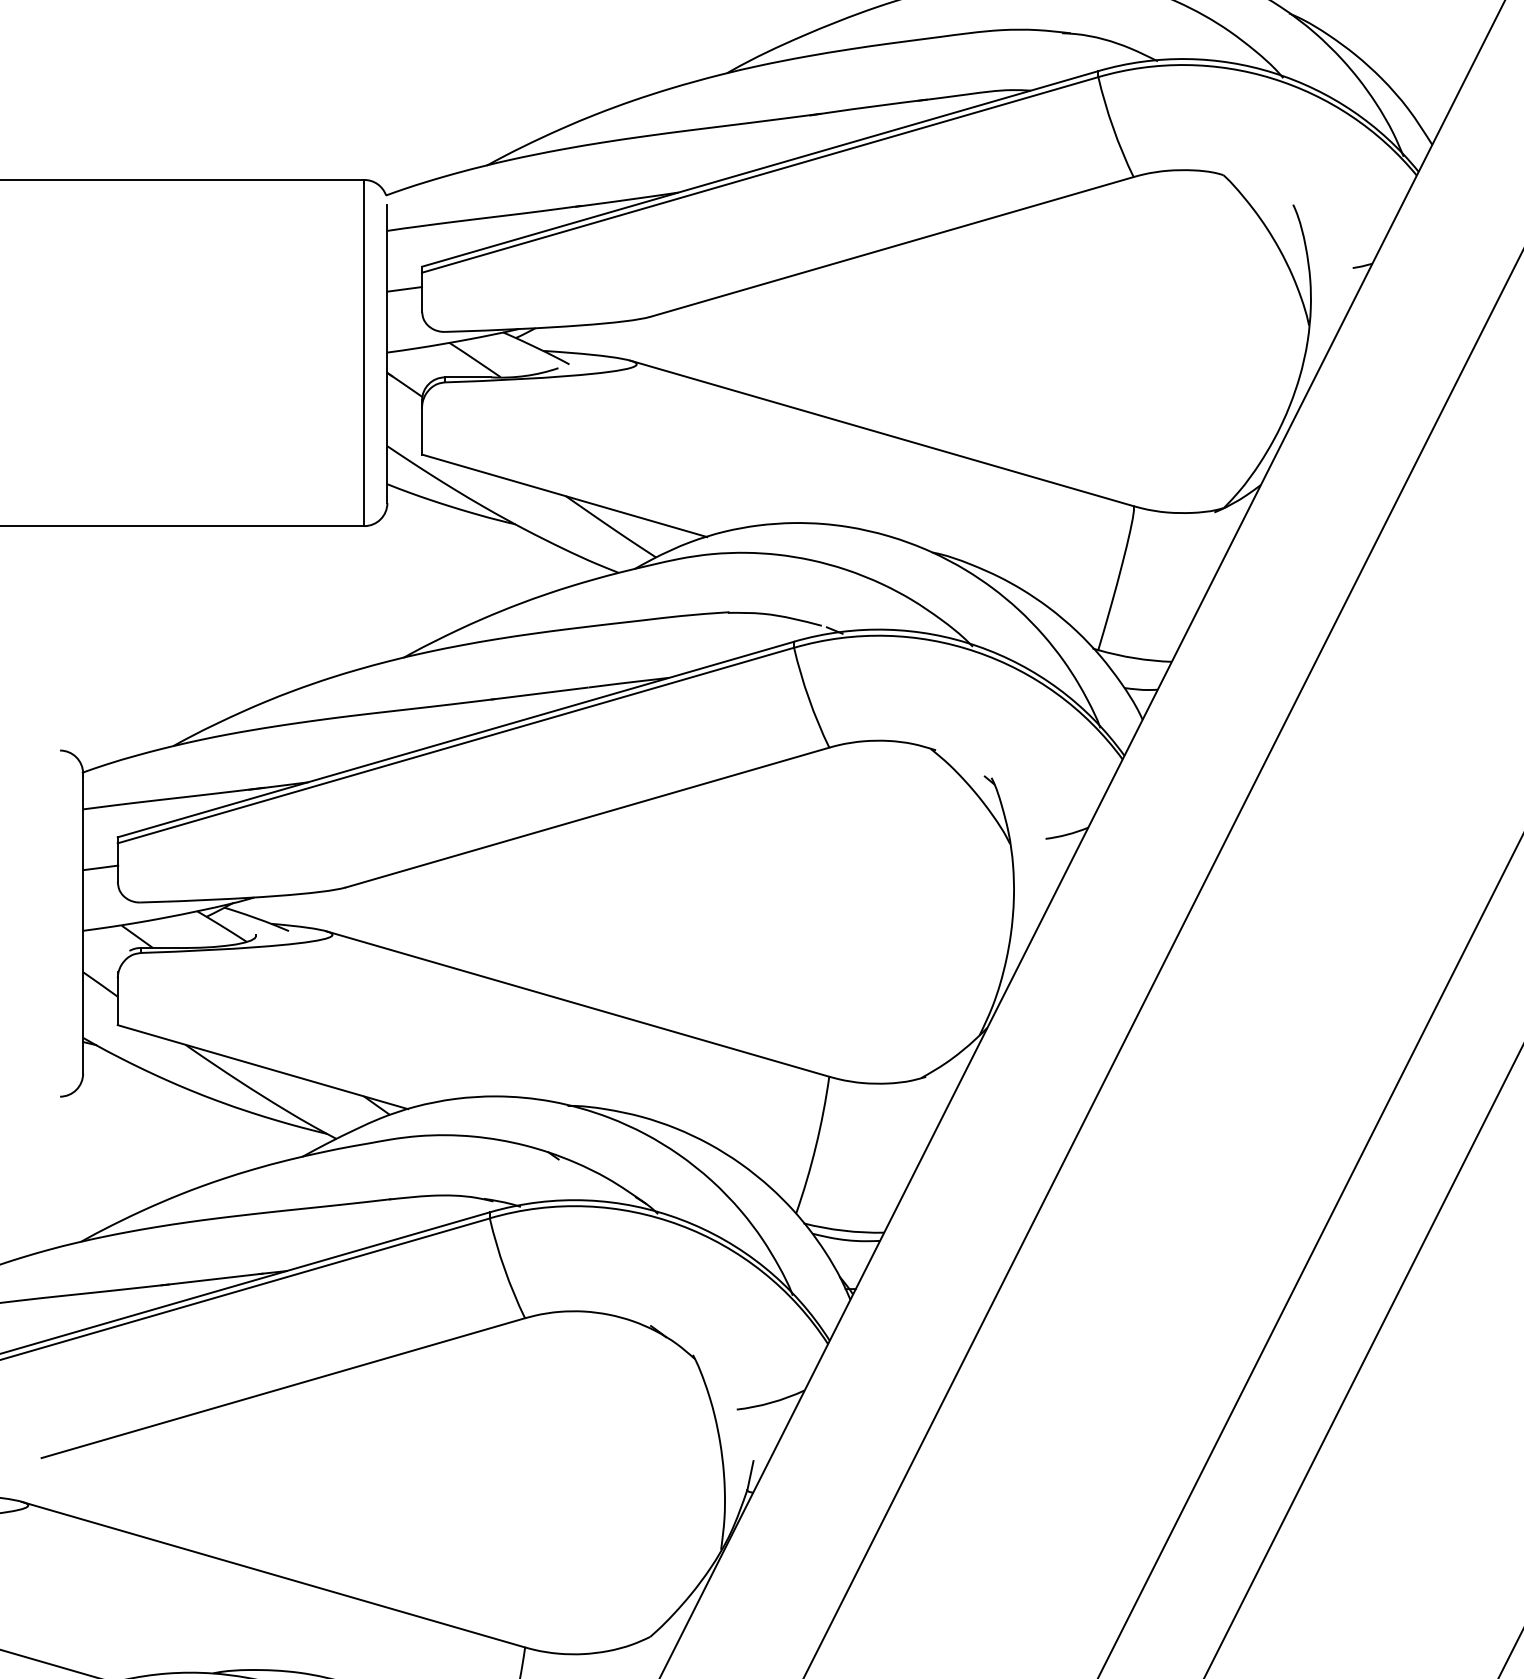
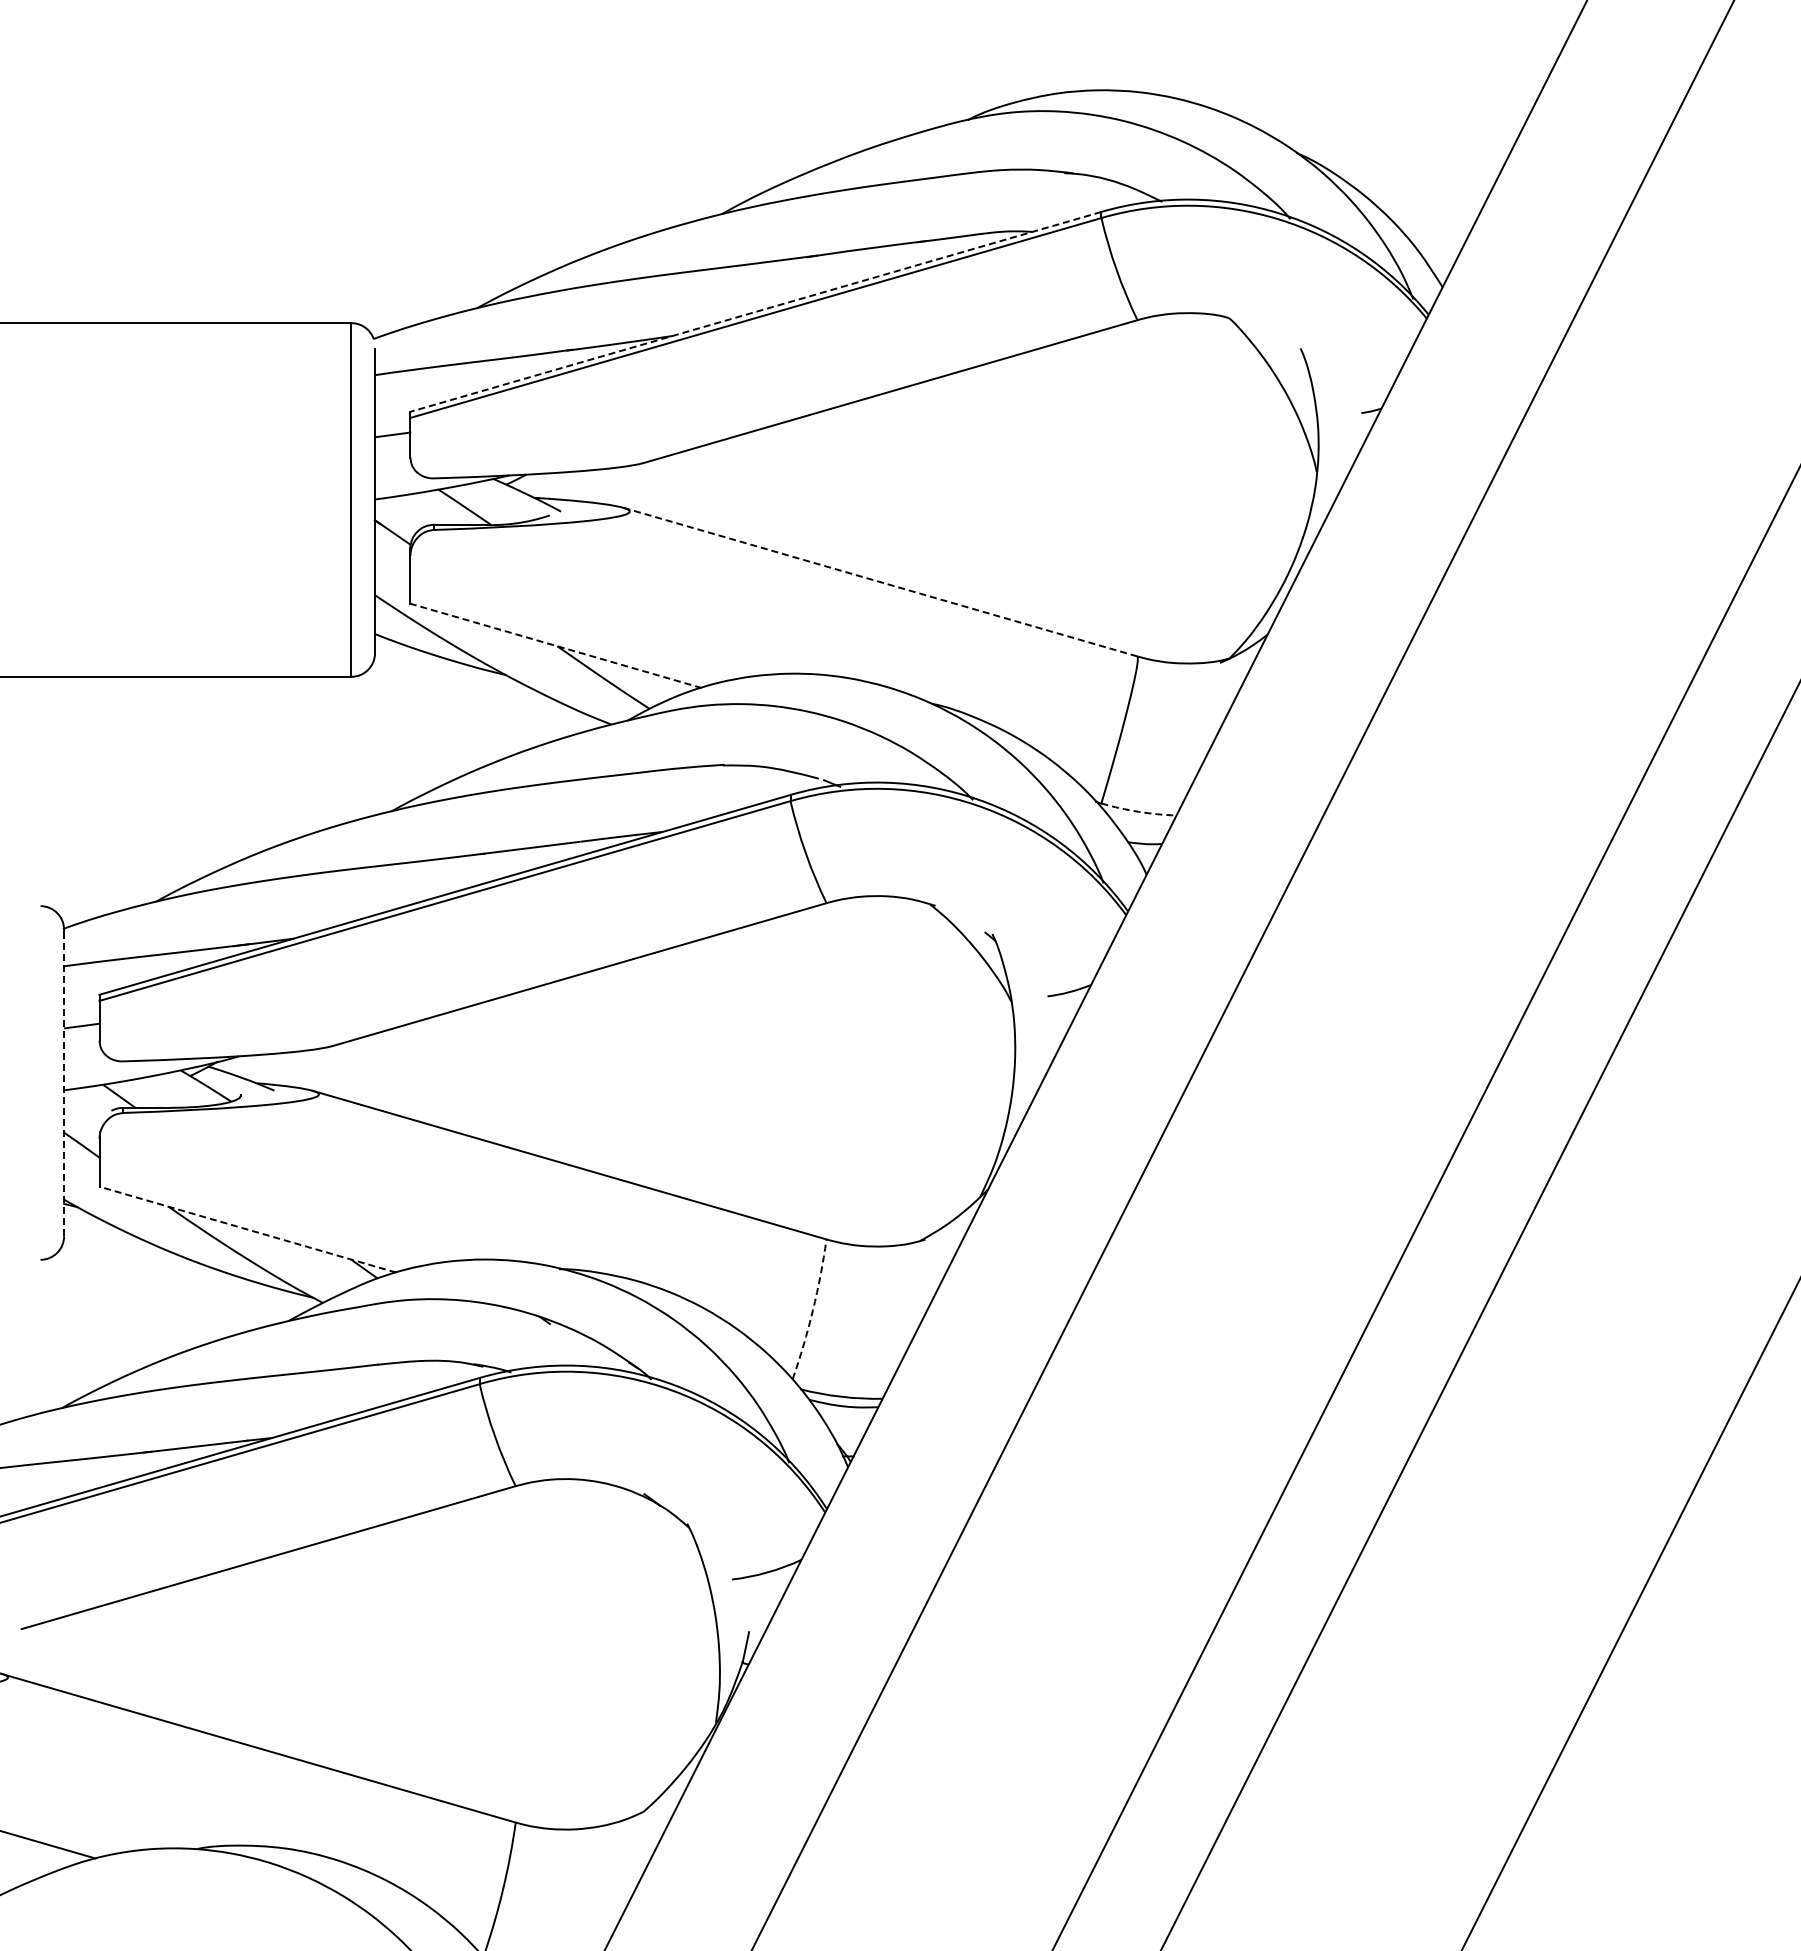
line: (759, 168) -> (755, 311), solid -> dashed
line: (882, 433) -> (880, 582), solid -> dashed
line: (565, 495) -> (556, 645), solid -> dashed
arc: (1134, 657) -> (1138, 811), solid -> dashed
line: (83, 925) -> (64, 1084), solid -> dashed
line: (262, 1067) -> (247, 1229), solid -> dashed
arc: (815, 1146) -> (812, 1310), solid -> dashed

